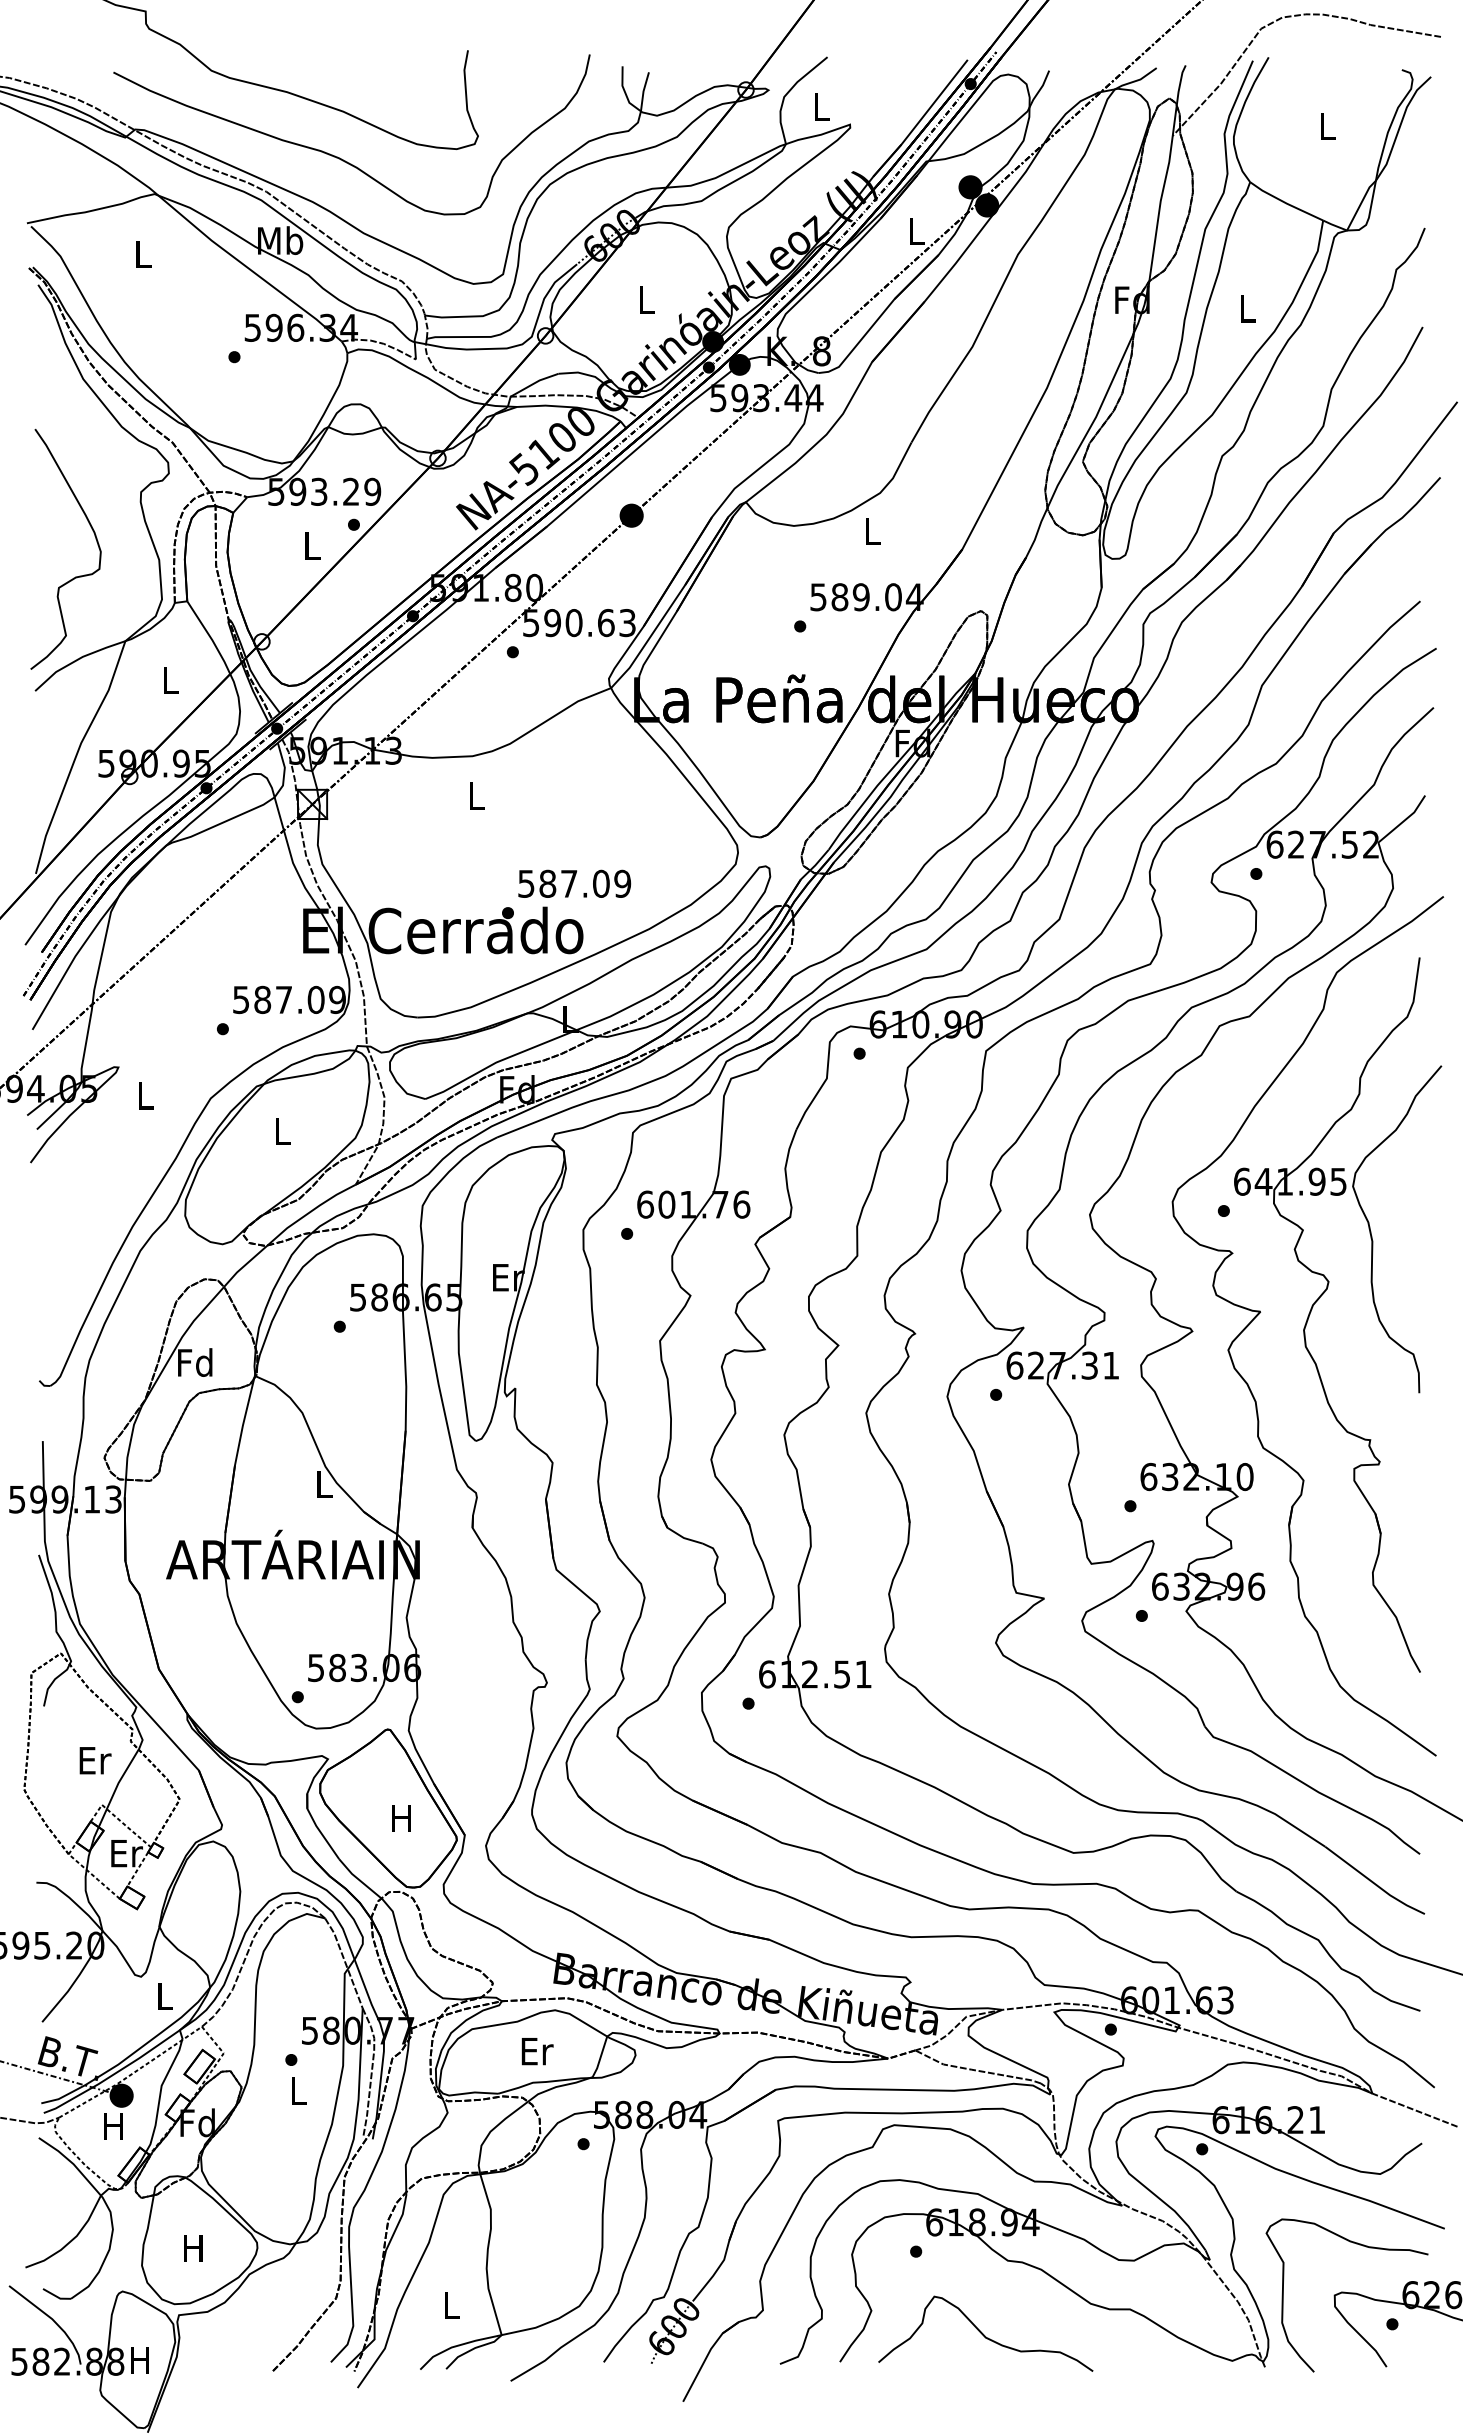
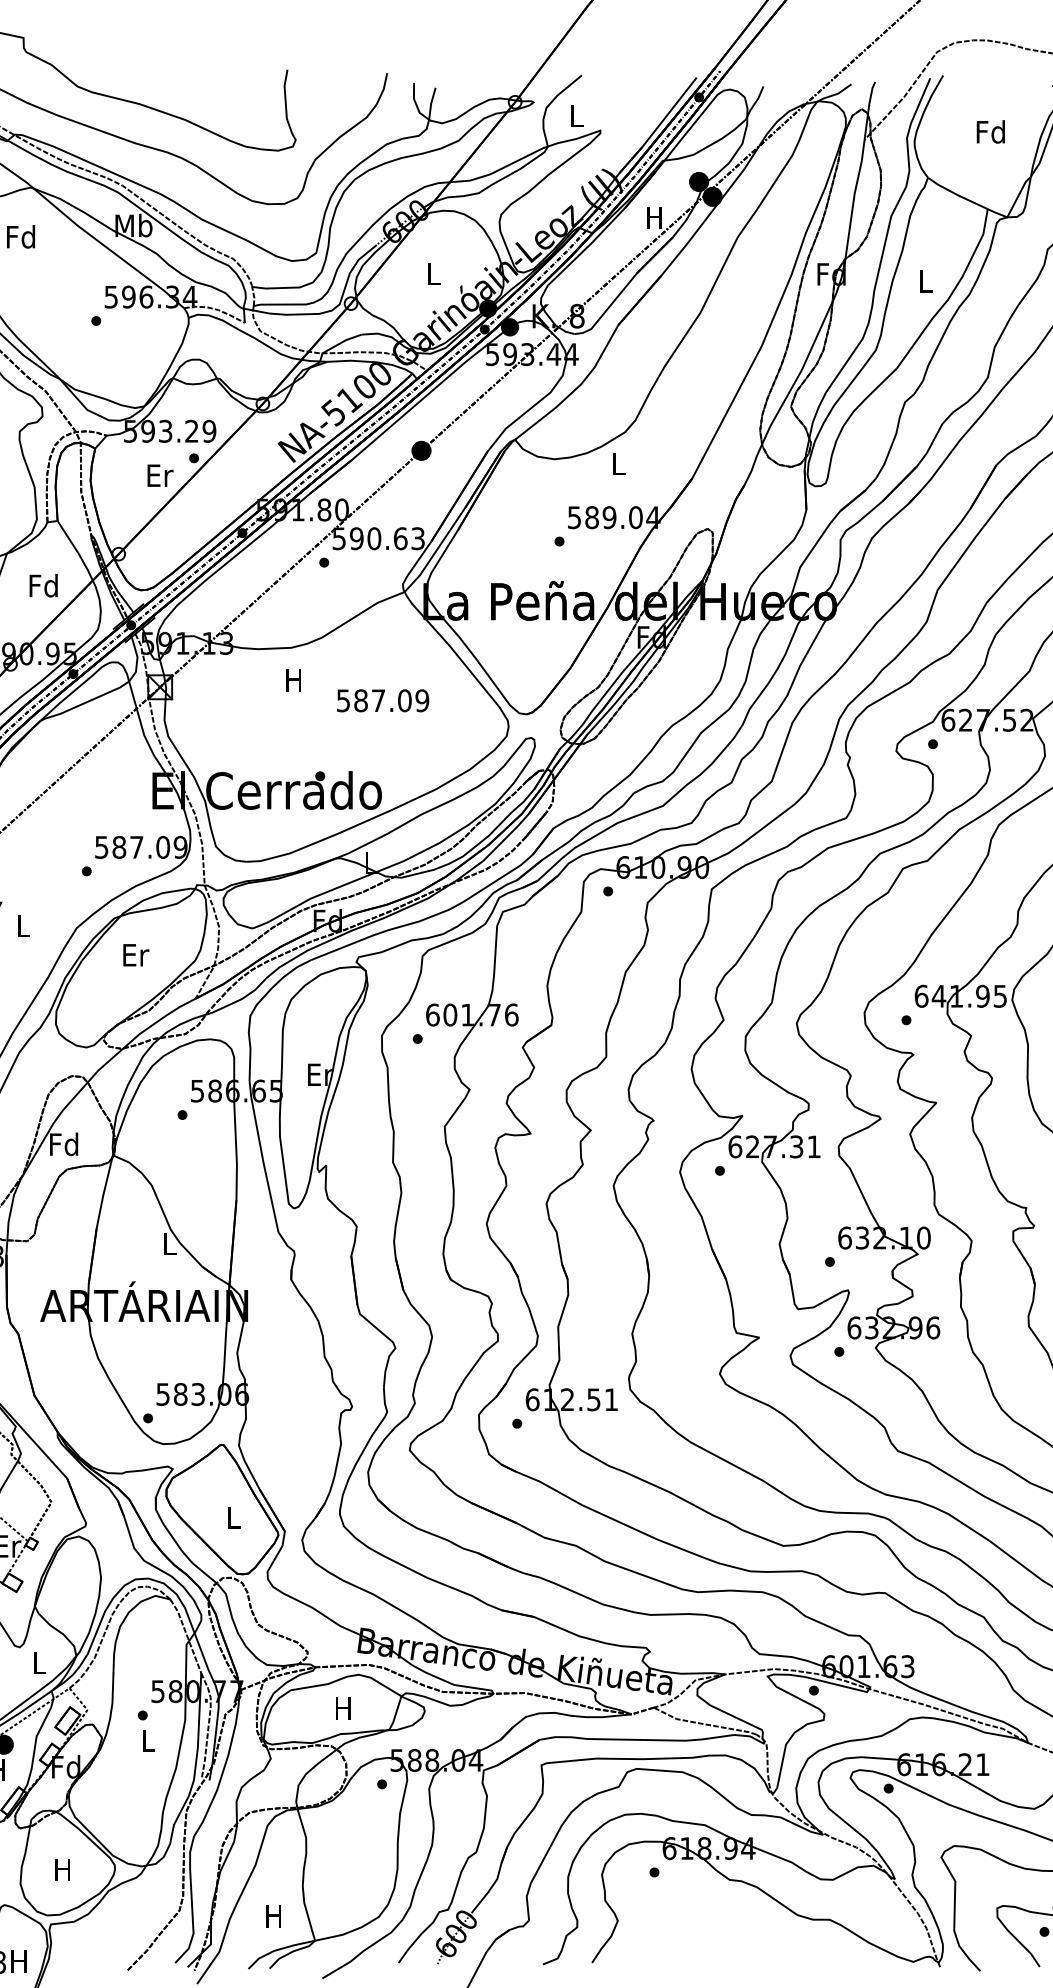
text: (1326, 125) -> (990, 131), L -> Fd
text: (916, 231) -> (654, 218), L -> H
text: (142, 254) -> (20, 236), L -> Fd
text: (312, 545) -> (160, 475), L -> Er
text: (170, 680) -> (43, 585), L -> Fd
text: (475, 795) -> (293, 679), L -> H
text: (574, 883) -> (382, 700), moved
text: (283, 1131) -> (136, 955), L -> Er
text: (401, 1818) -> (233, 1517), H -> L
text: (537, 2051) -> (344, 1708), Er -> H
text: (450, 2305) -> (273, 1916), L -> H
curve: (984, 2334) -> (710, 1940), removed

